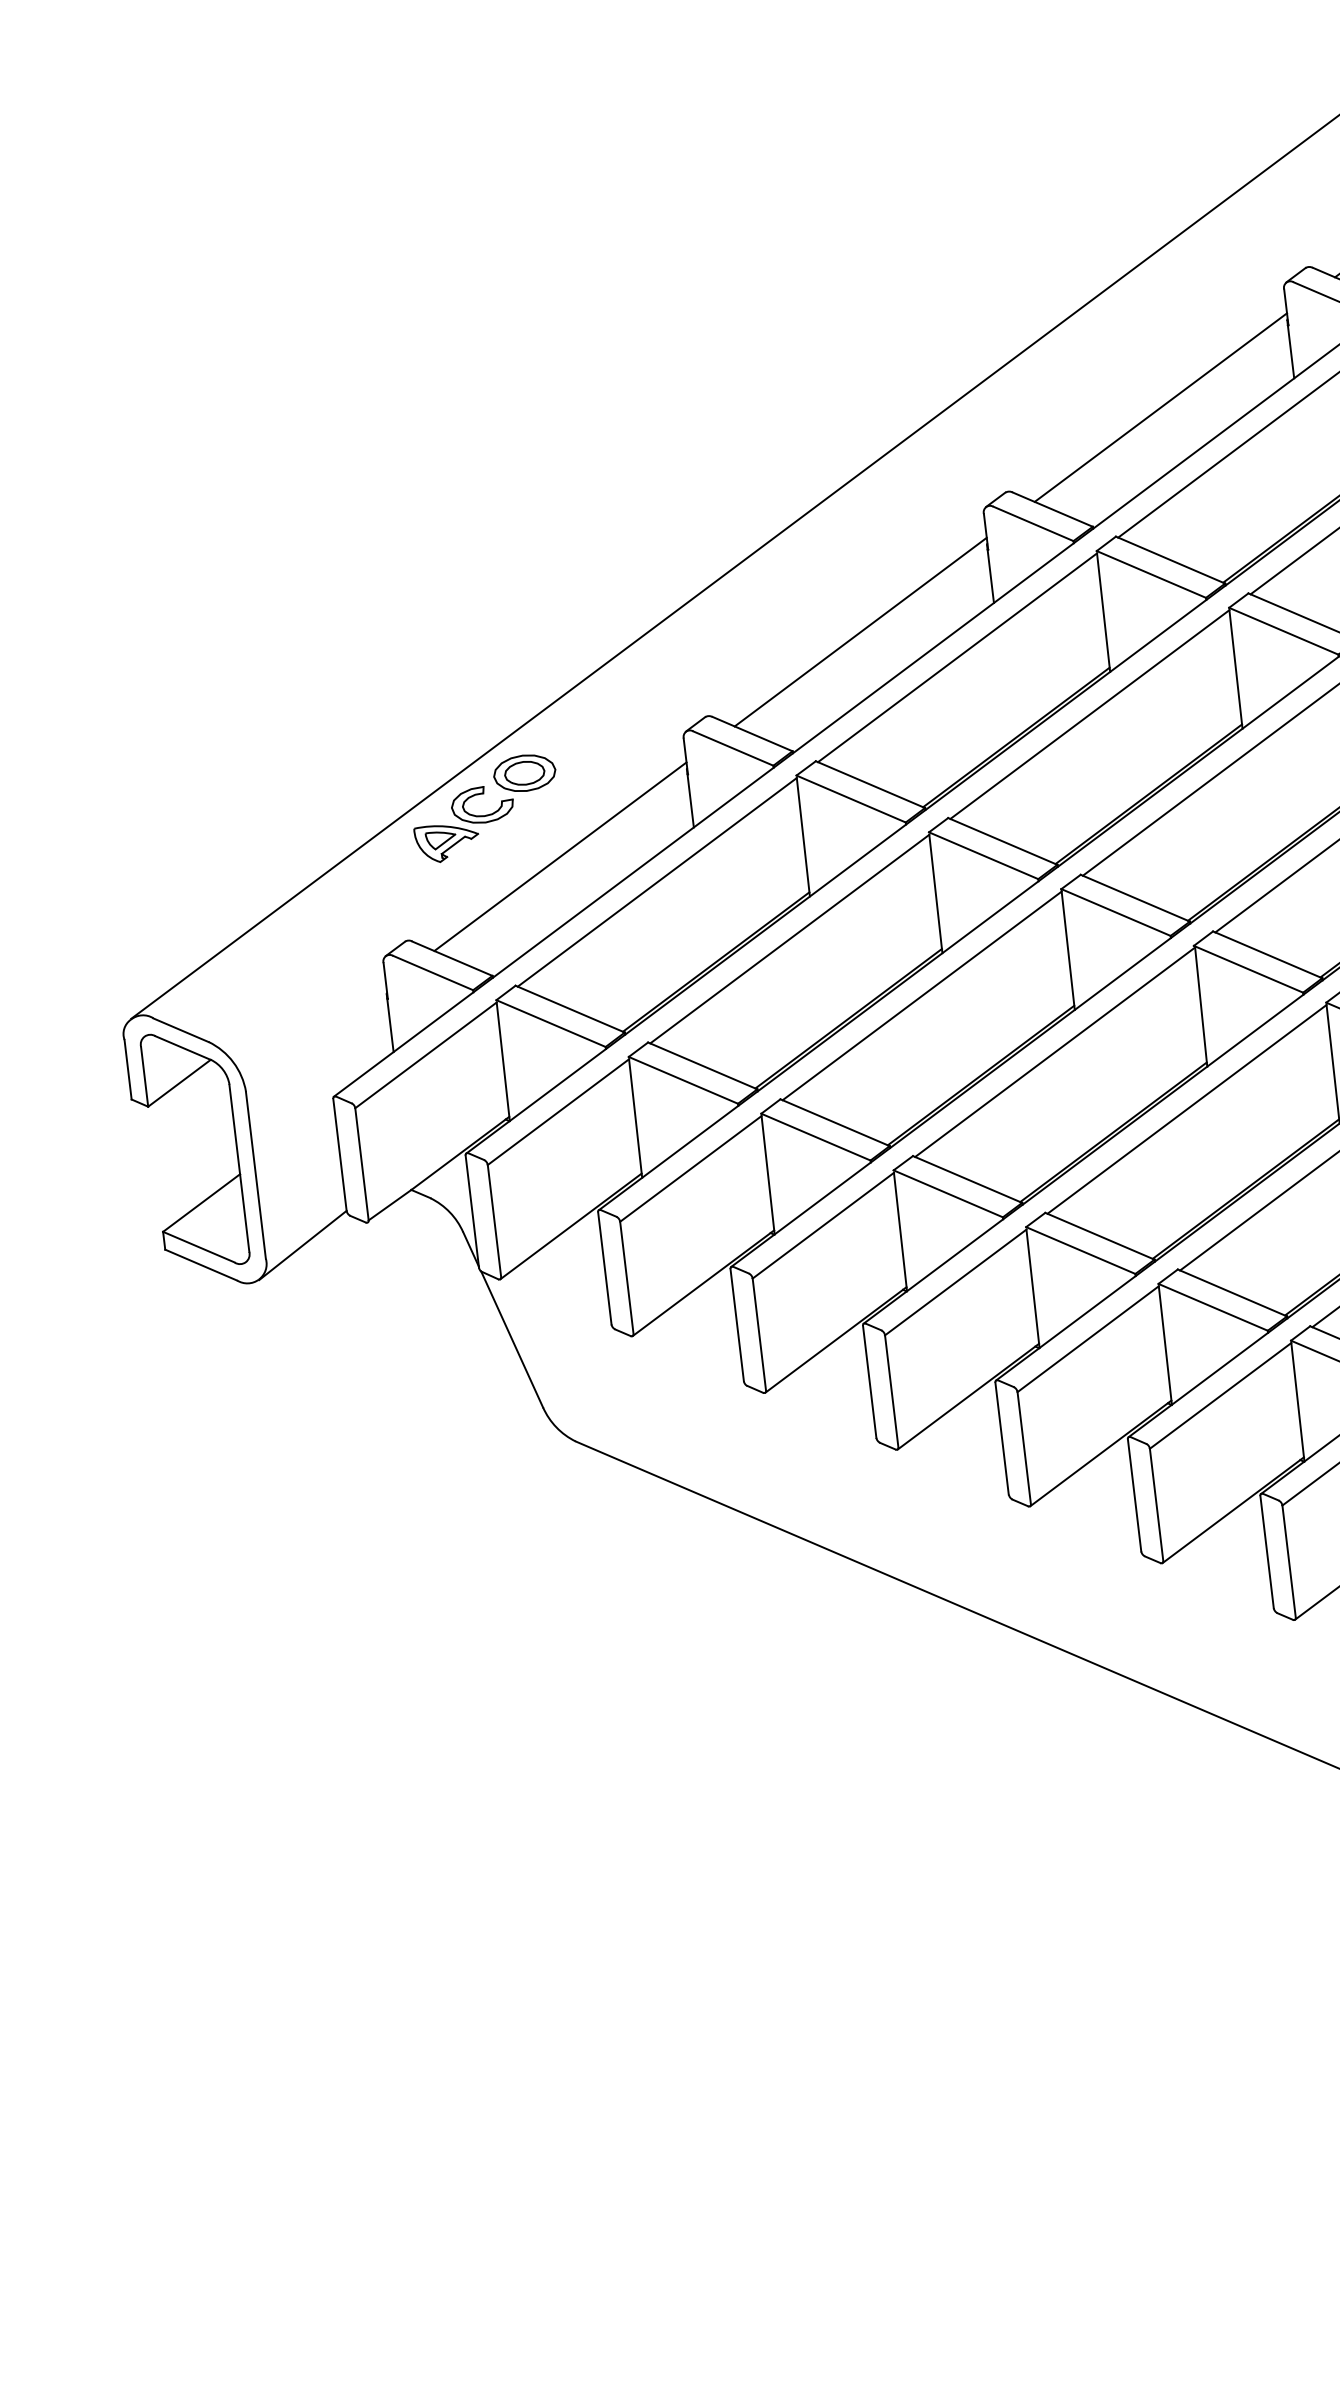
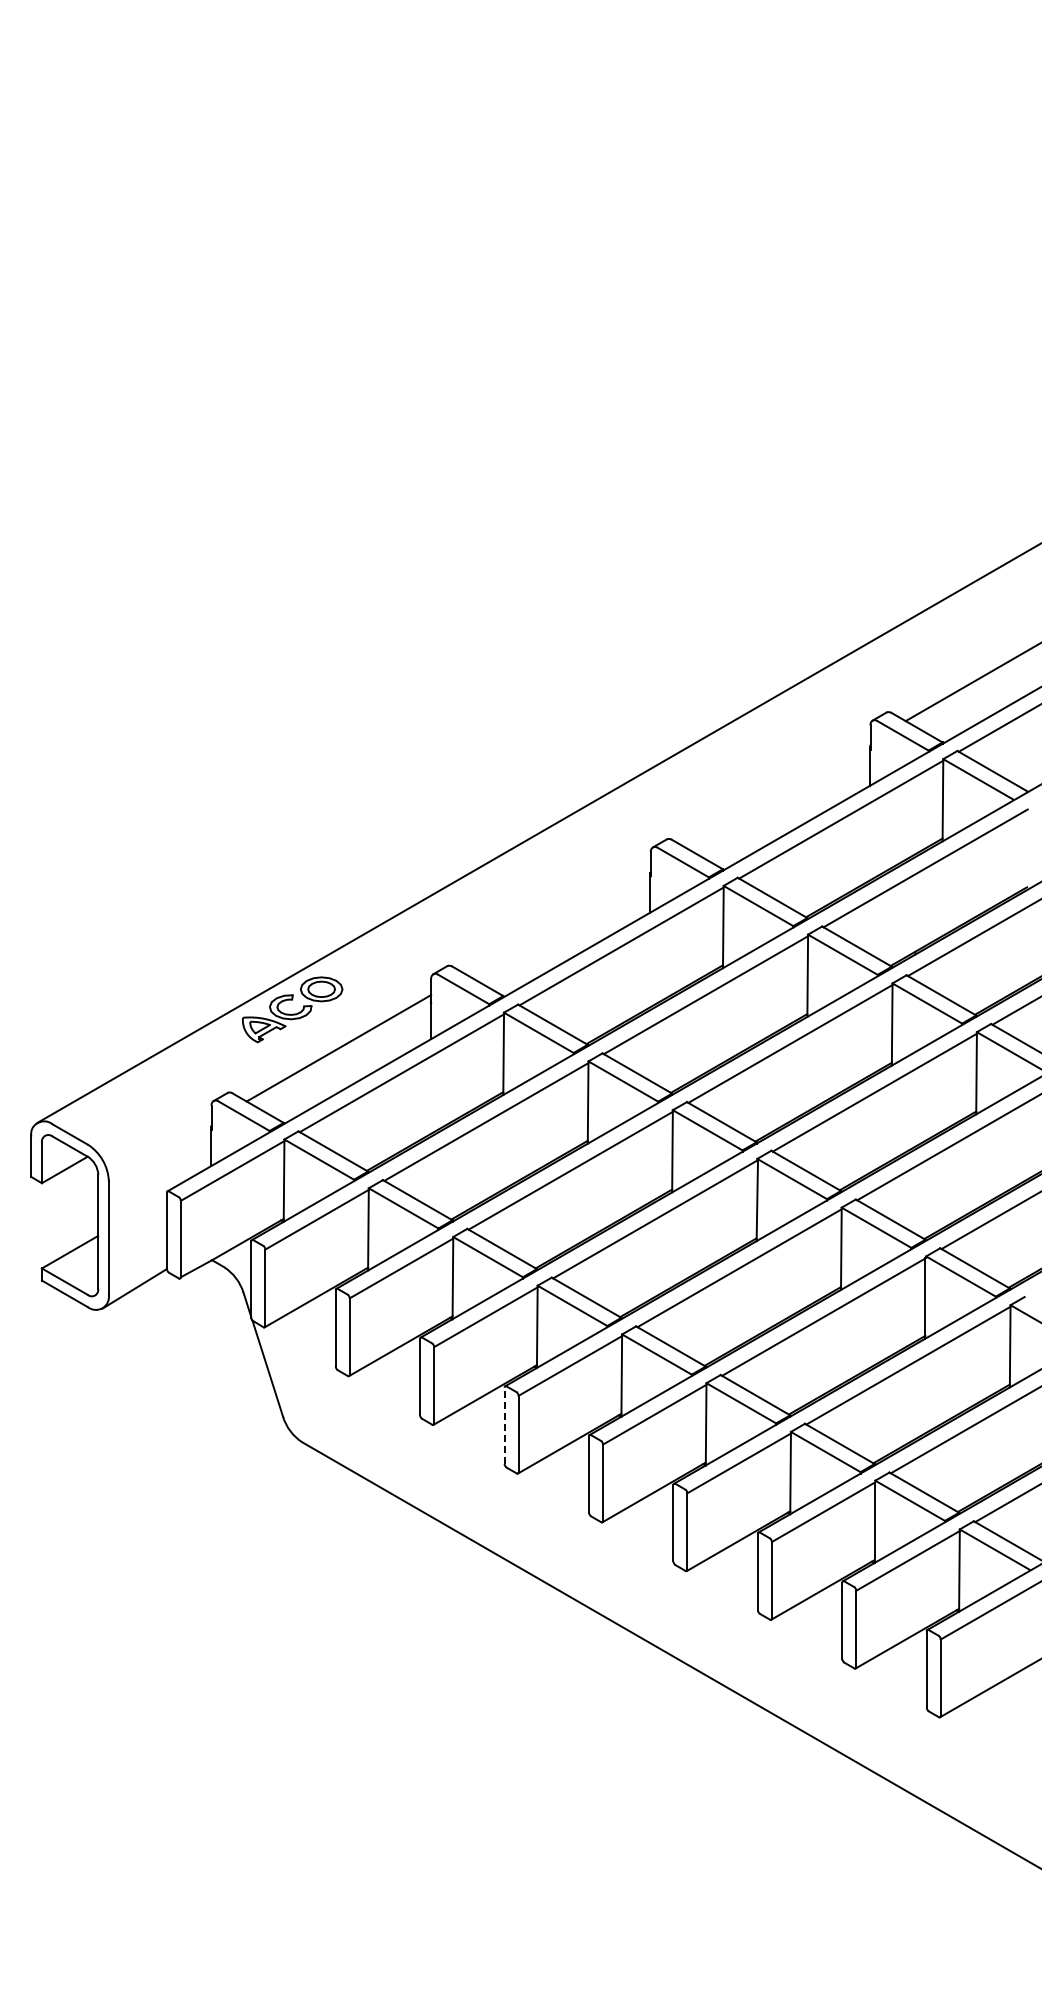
line: (1159, 407) -> (777, 794), removed
line: (860, 632) -> (558, 921), removed
line: (869, 1381) -> (504, 1425), solid -> dashed

